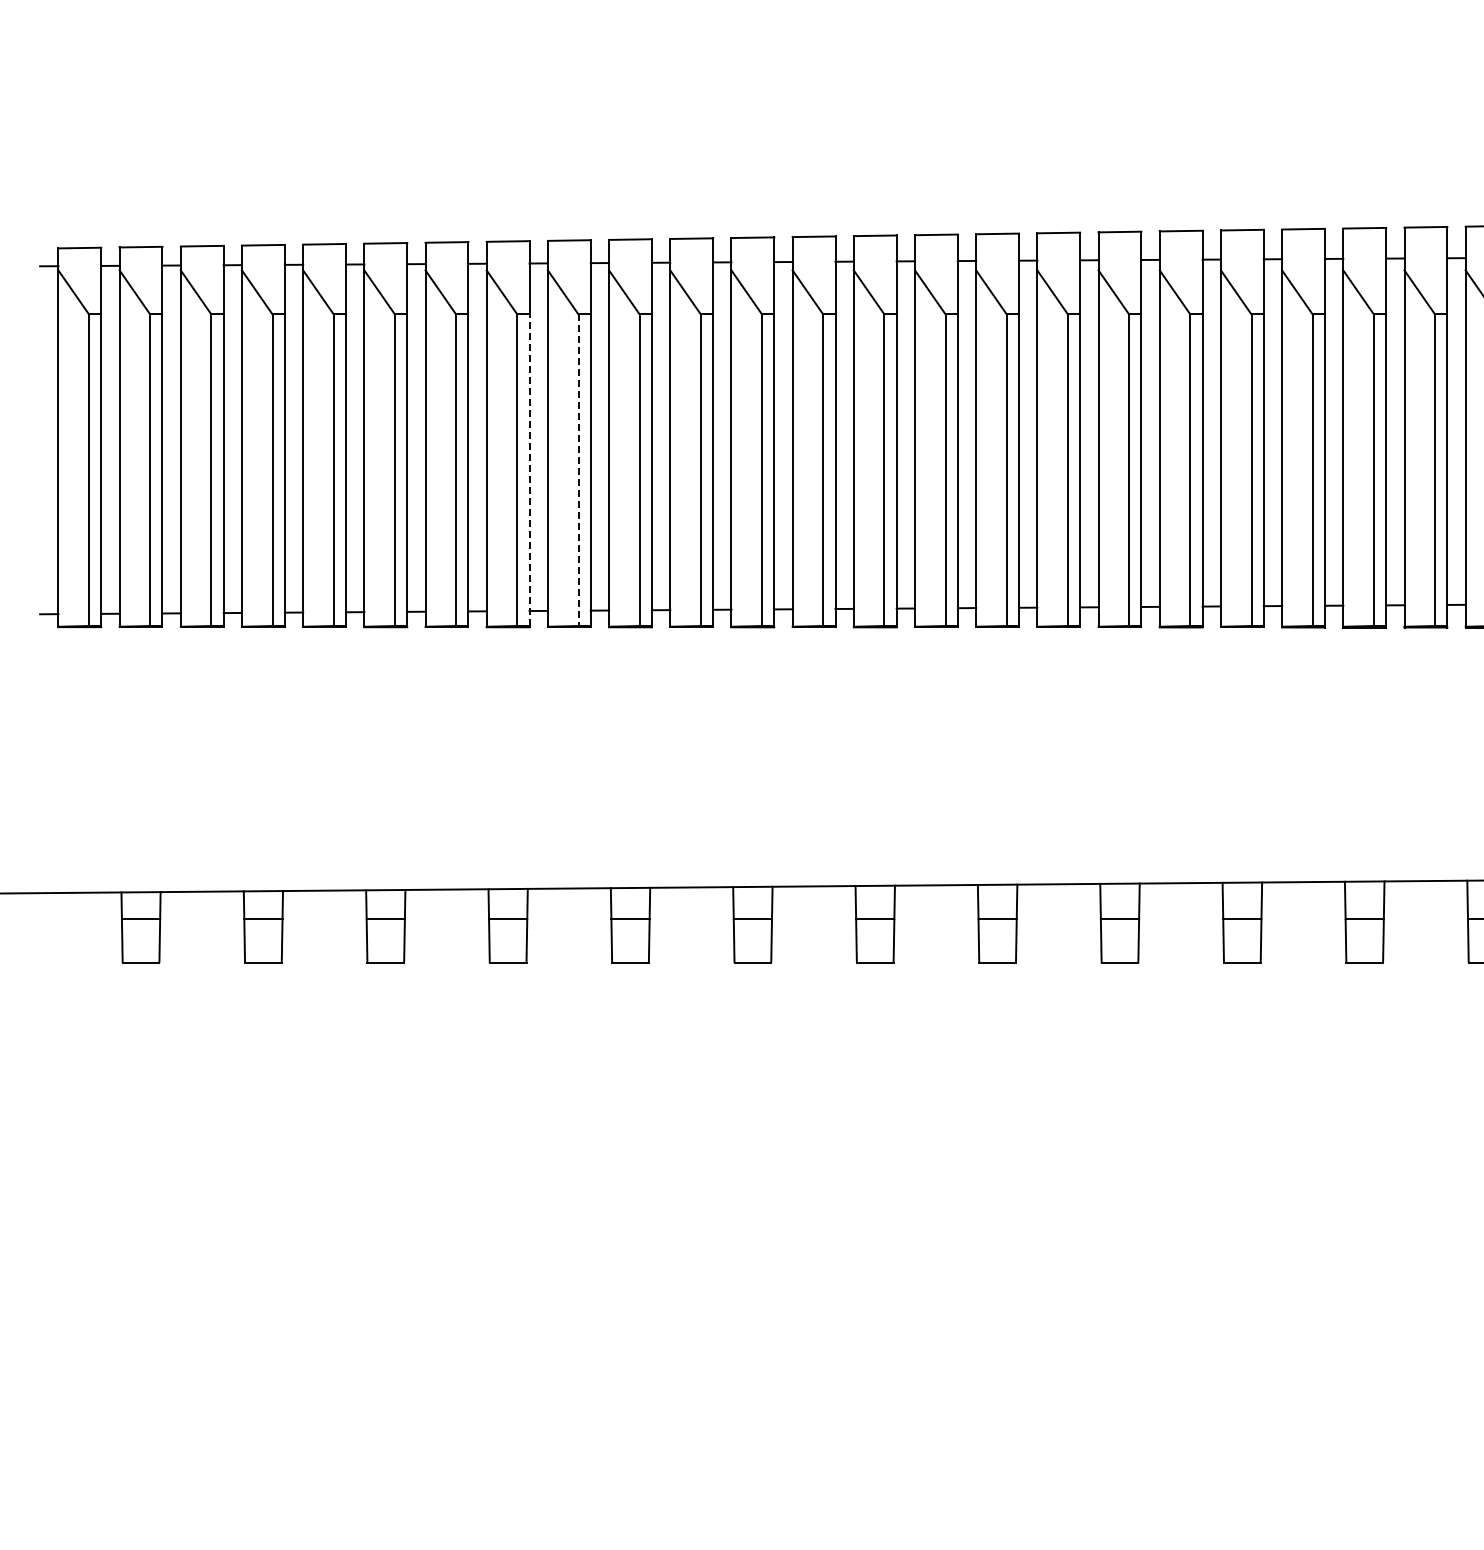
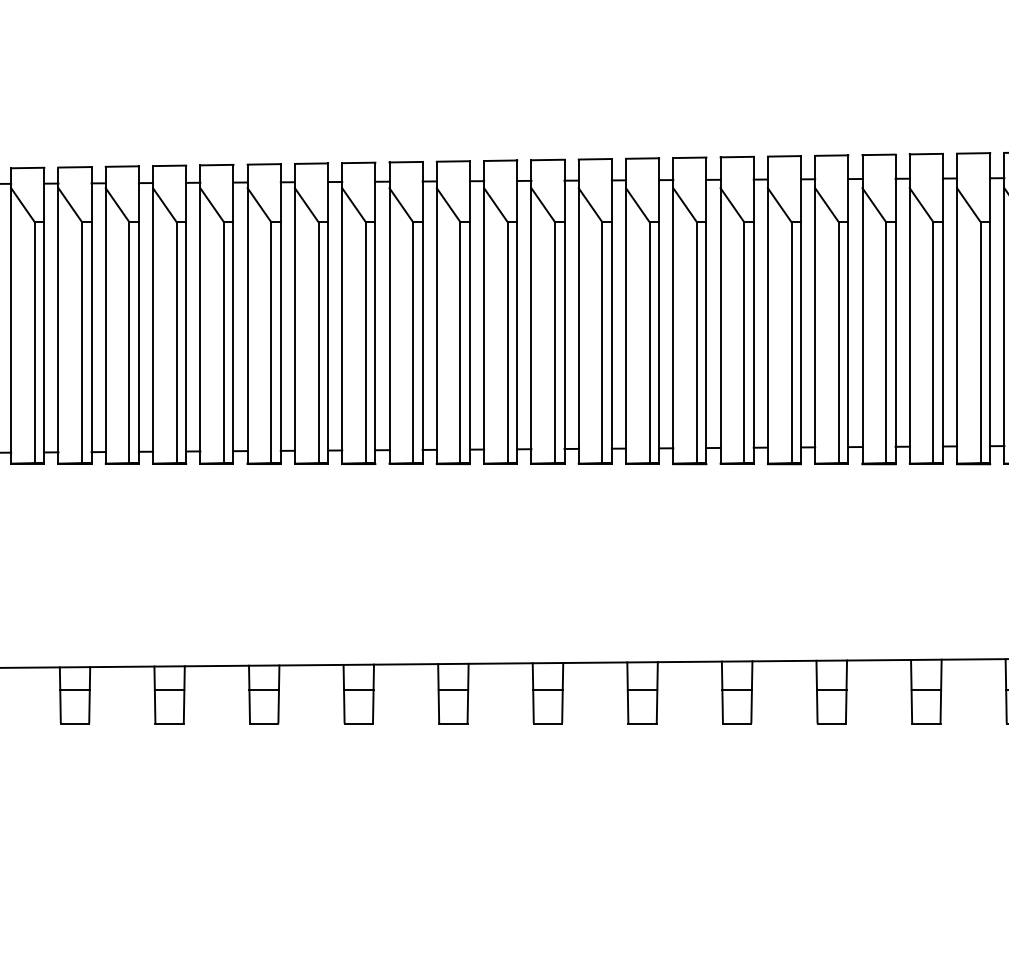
line: (529, 470) -> (186, 342), dashed -> solid
line: (578, 470) -> (224, 342), dashed -> solid

